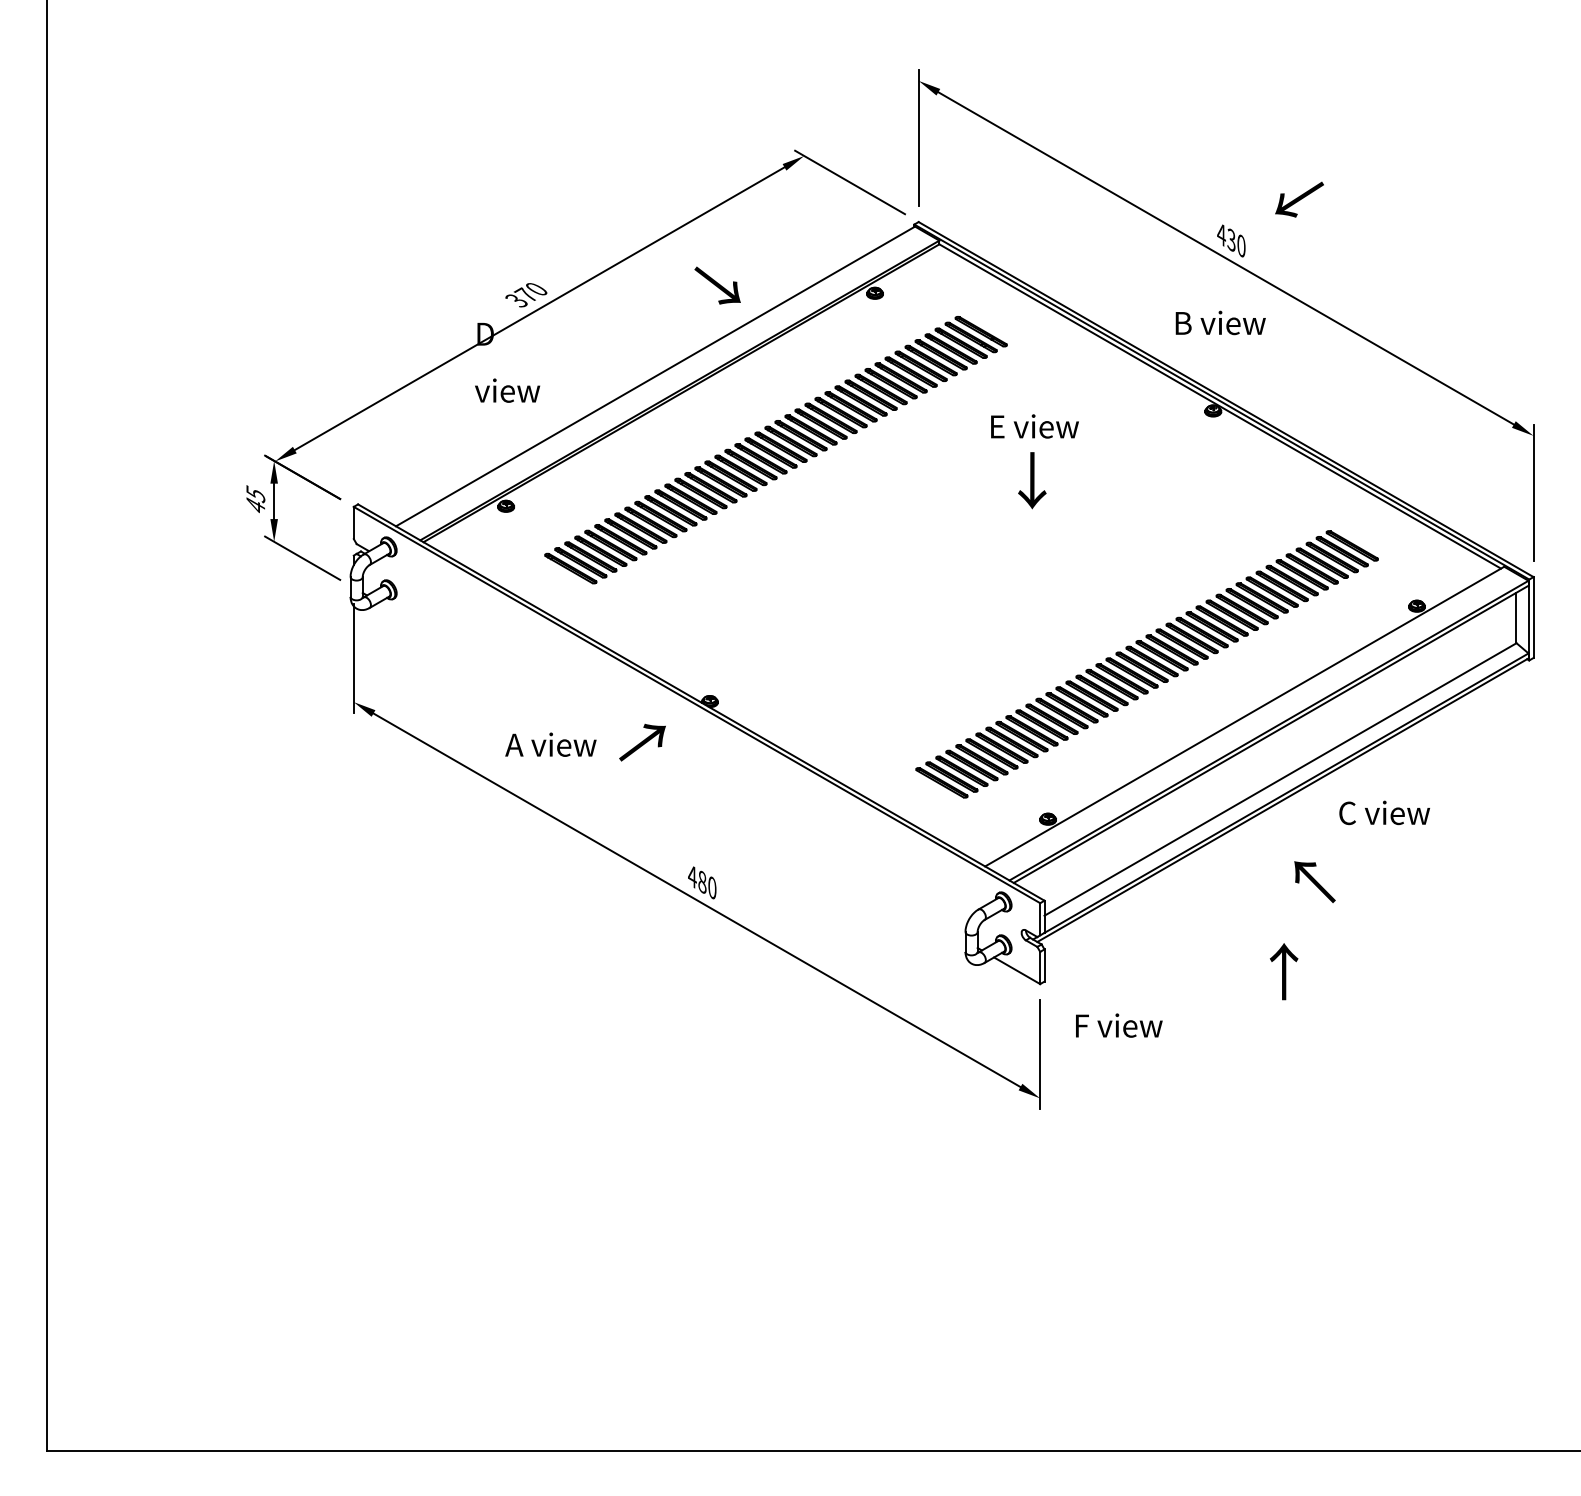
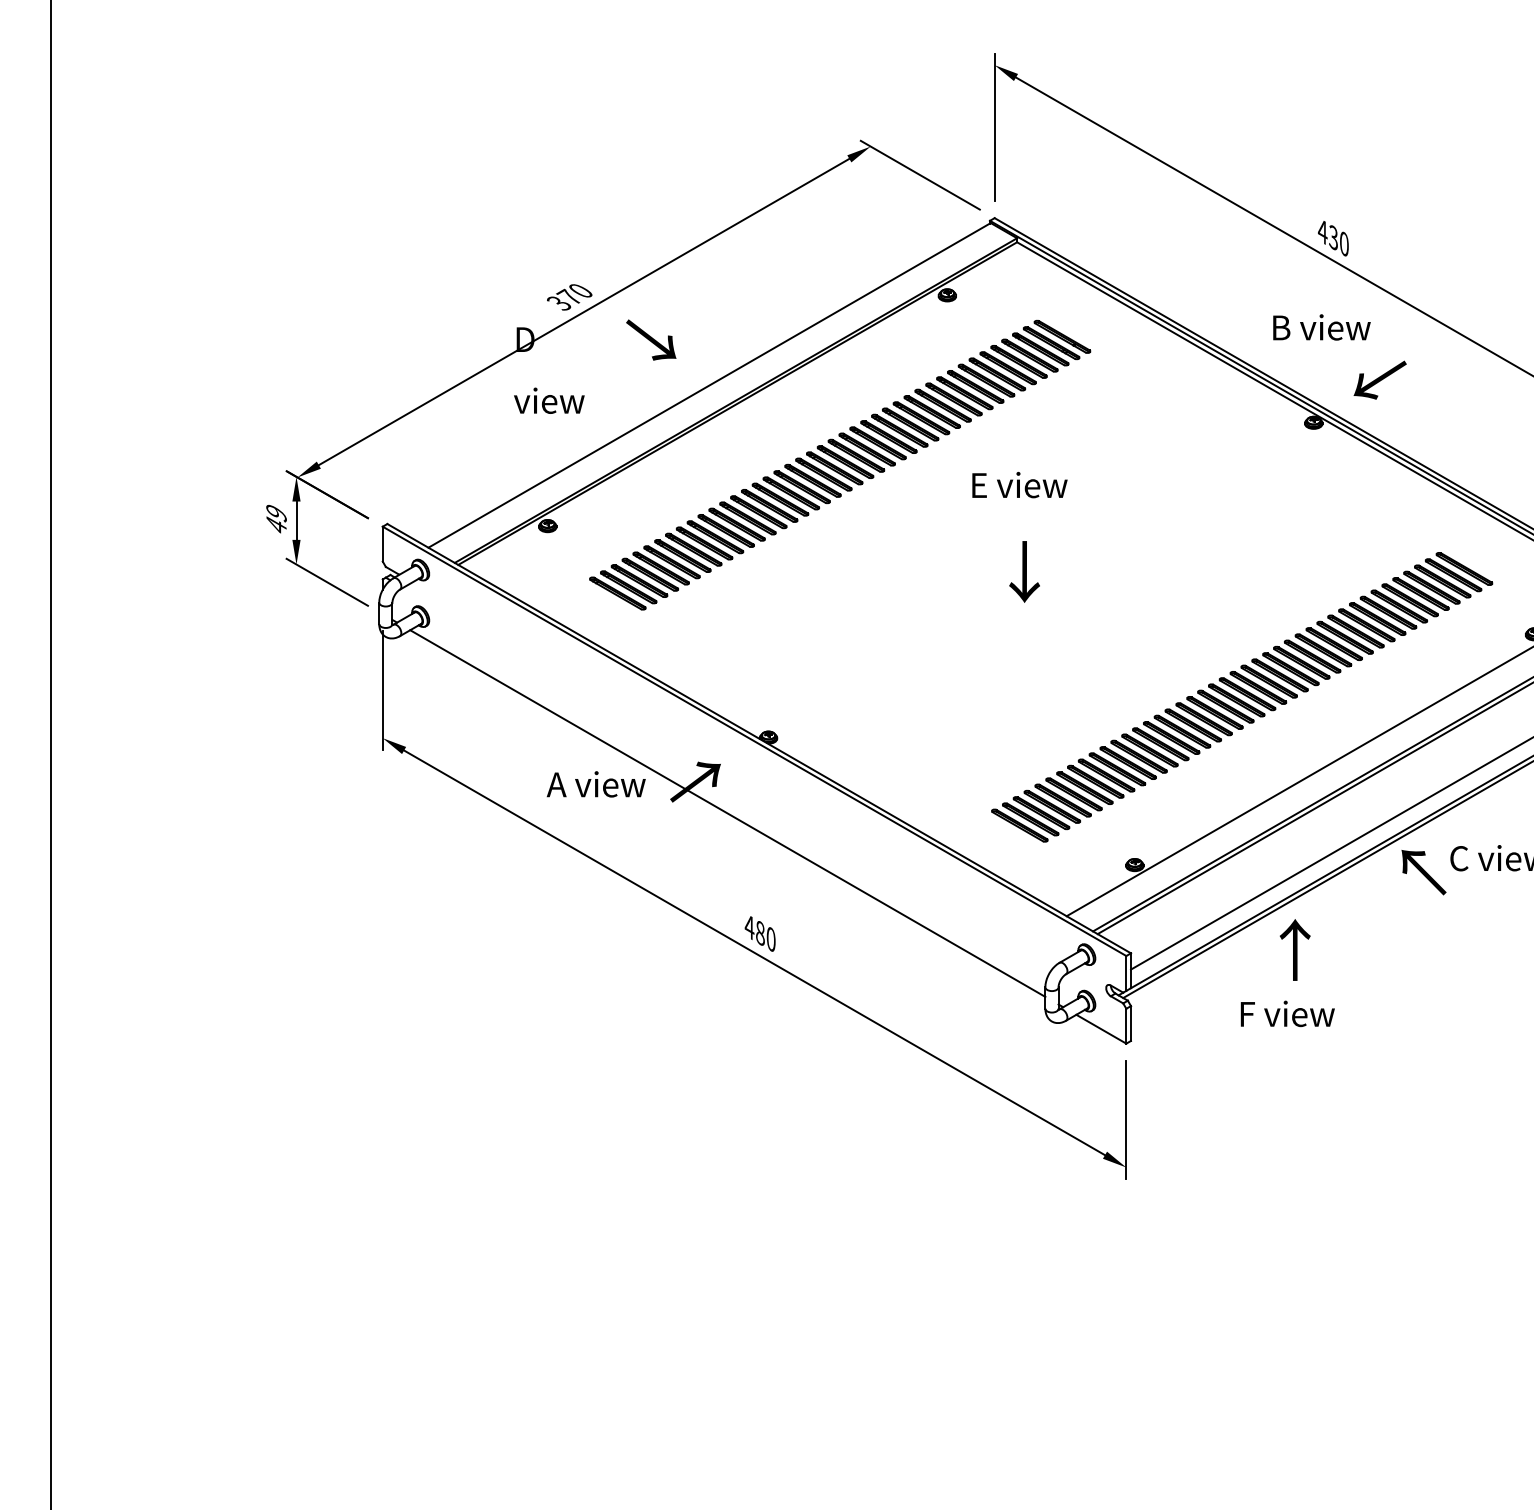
text: (1299, 199) -> (1380, 380), moved
text: (717, 285) -> (651, 339), moved
text: (1034, 426) -> (1019, 485), moved
text: (1032, 480) -> (1024, 571), moved
text: (255, 494) -> (276, 513), 45 -> 49
line: (672, 771) -> (727, 813), added
text: (1314, 881) -> (1423, 871), moved
text: (1284, 971) -> (1295, 949), moved
text: (1119, 1025) -> (1288, 1013), moved

